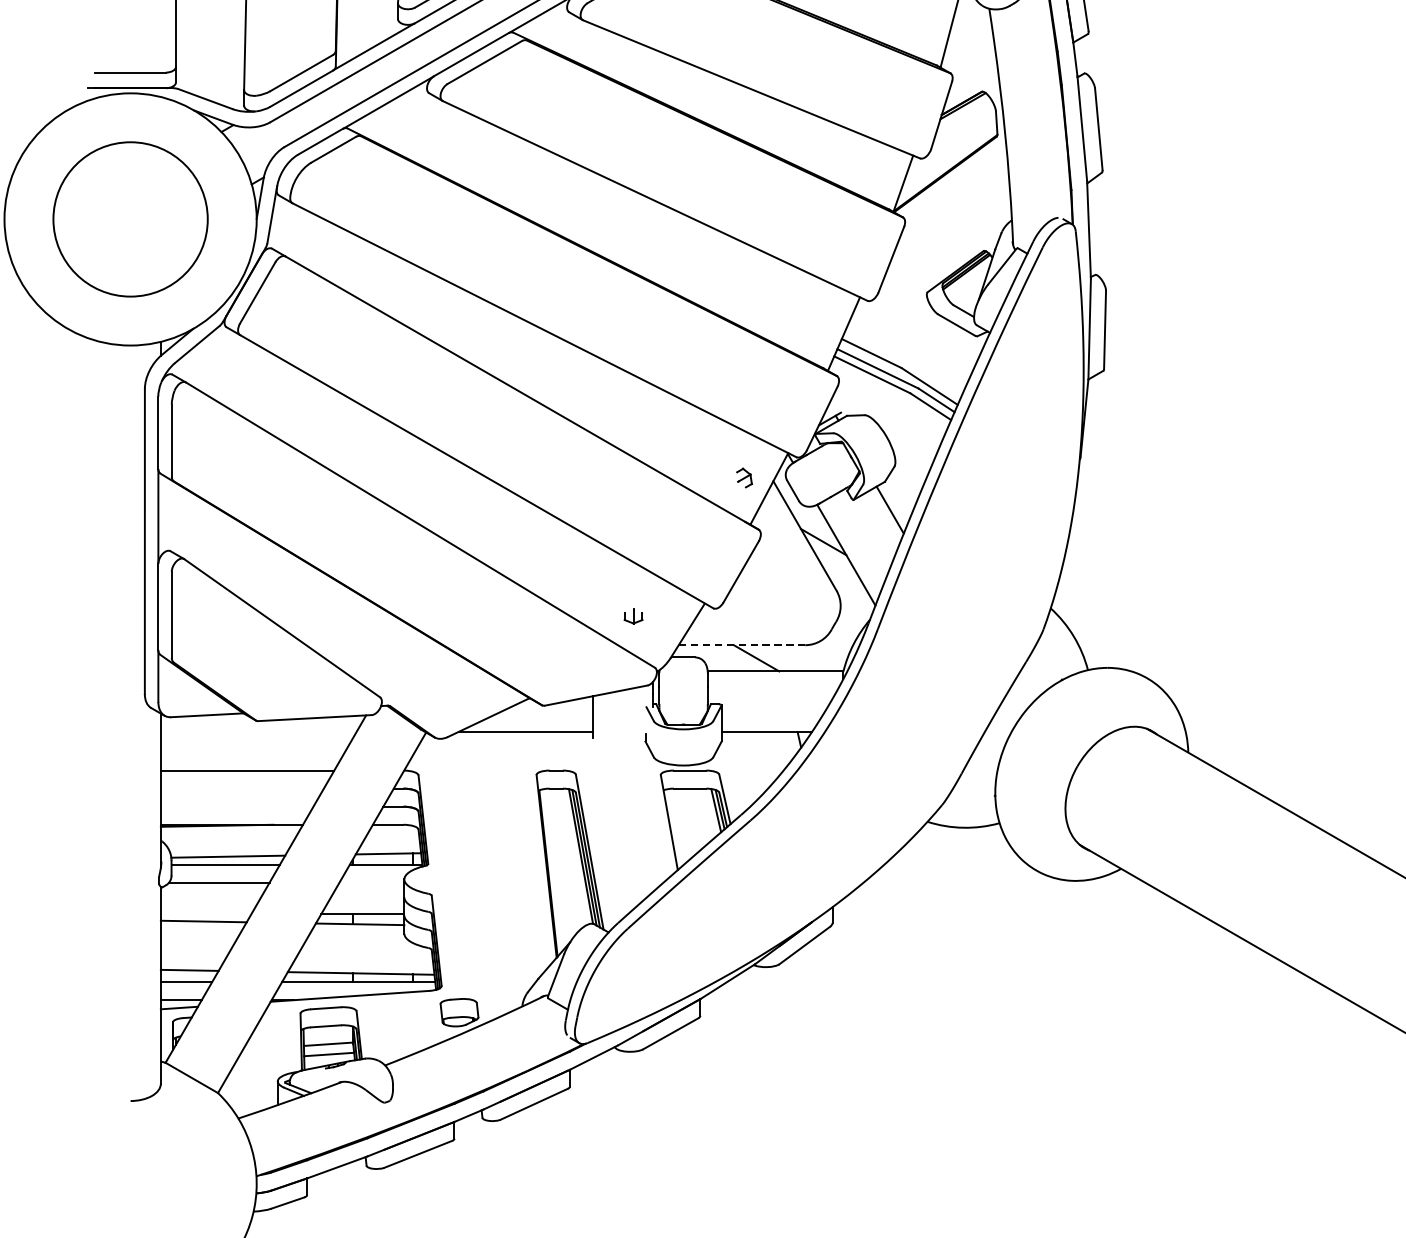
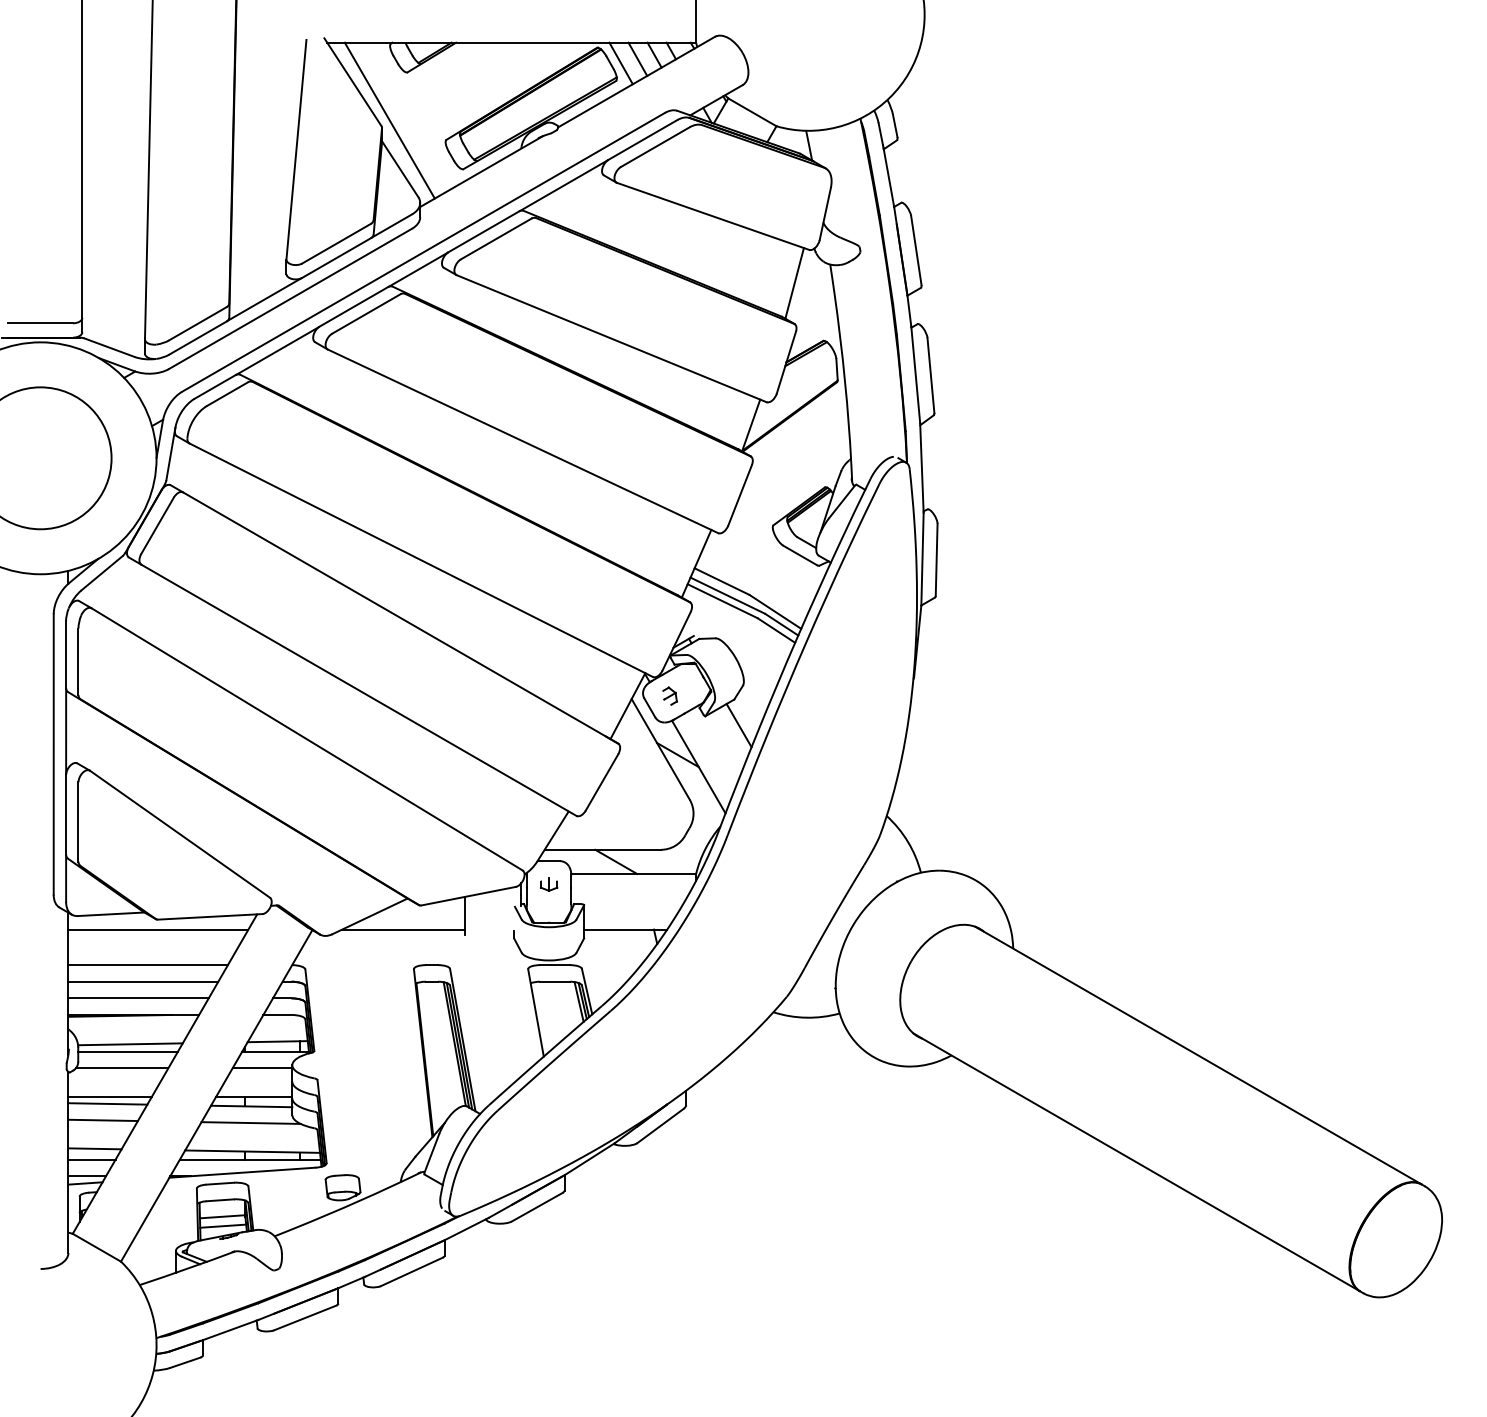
part: (743, 477) -> (669, 695), moved
part: (633, 616) -> (549, 884), moved
line: (742, 644) -> (603, 849), dashed -> solid
line: (258, 731) -> (158, 929), added
line: (242, 788) -> (143, 981), added
line: (237, 806) -> (138, 998), added
line: (371, 883) -> (262, 1068), added
line: (205, 913) -> (109, 1096), added
line: (197, 939) -> (102, 1120), added
line: (358, 941) -> (250, 1122), added

